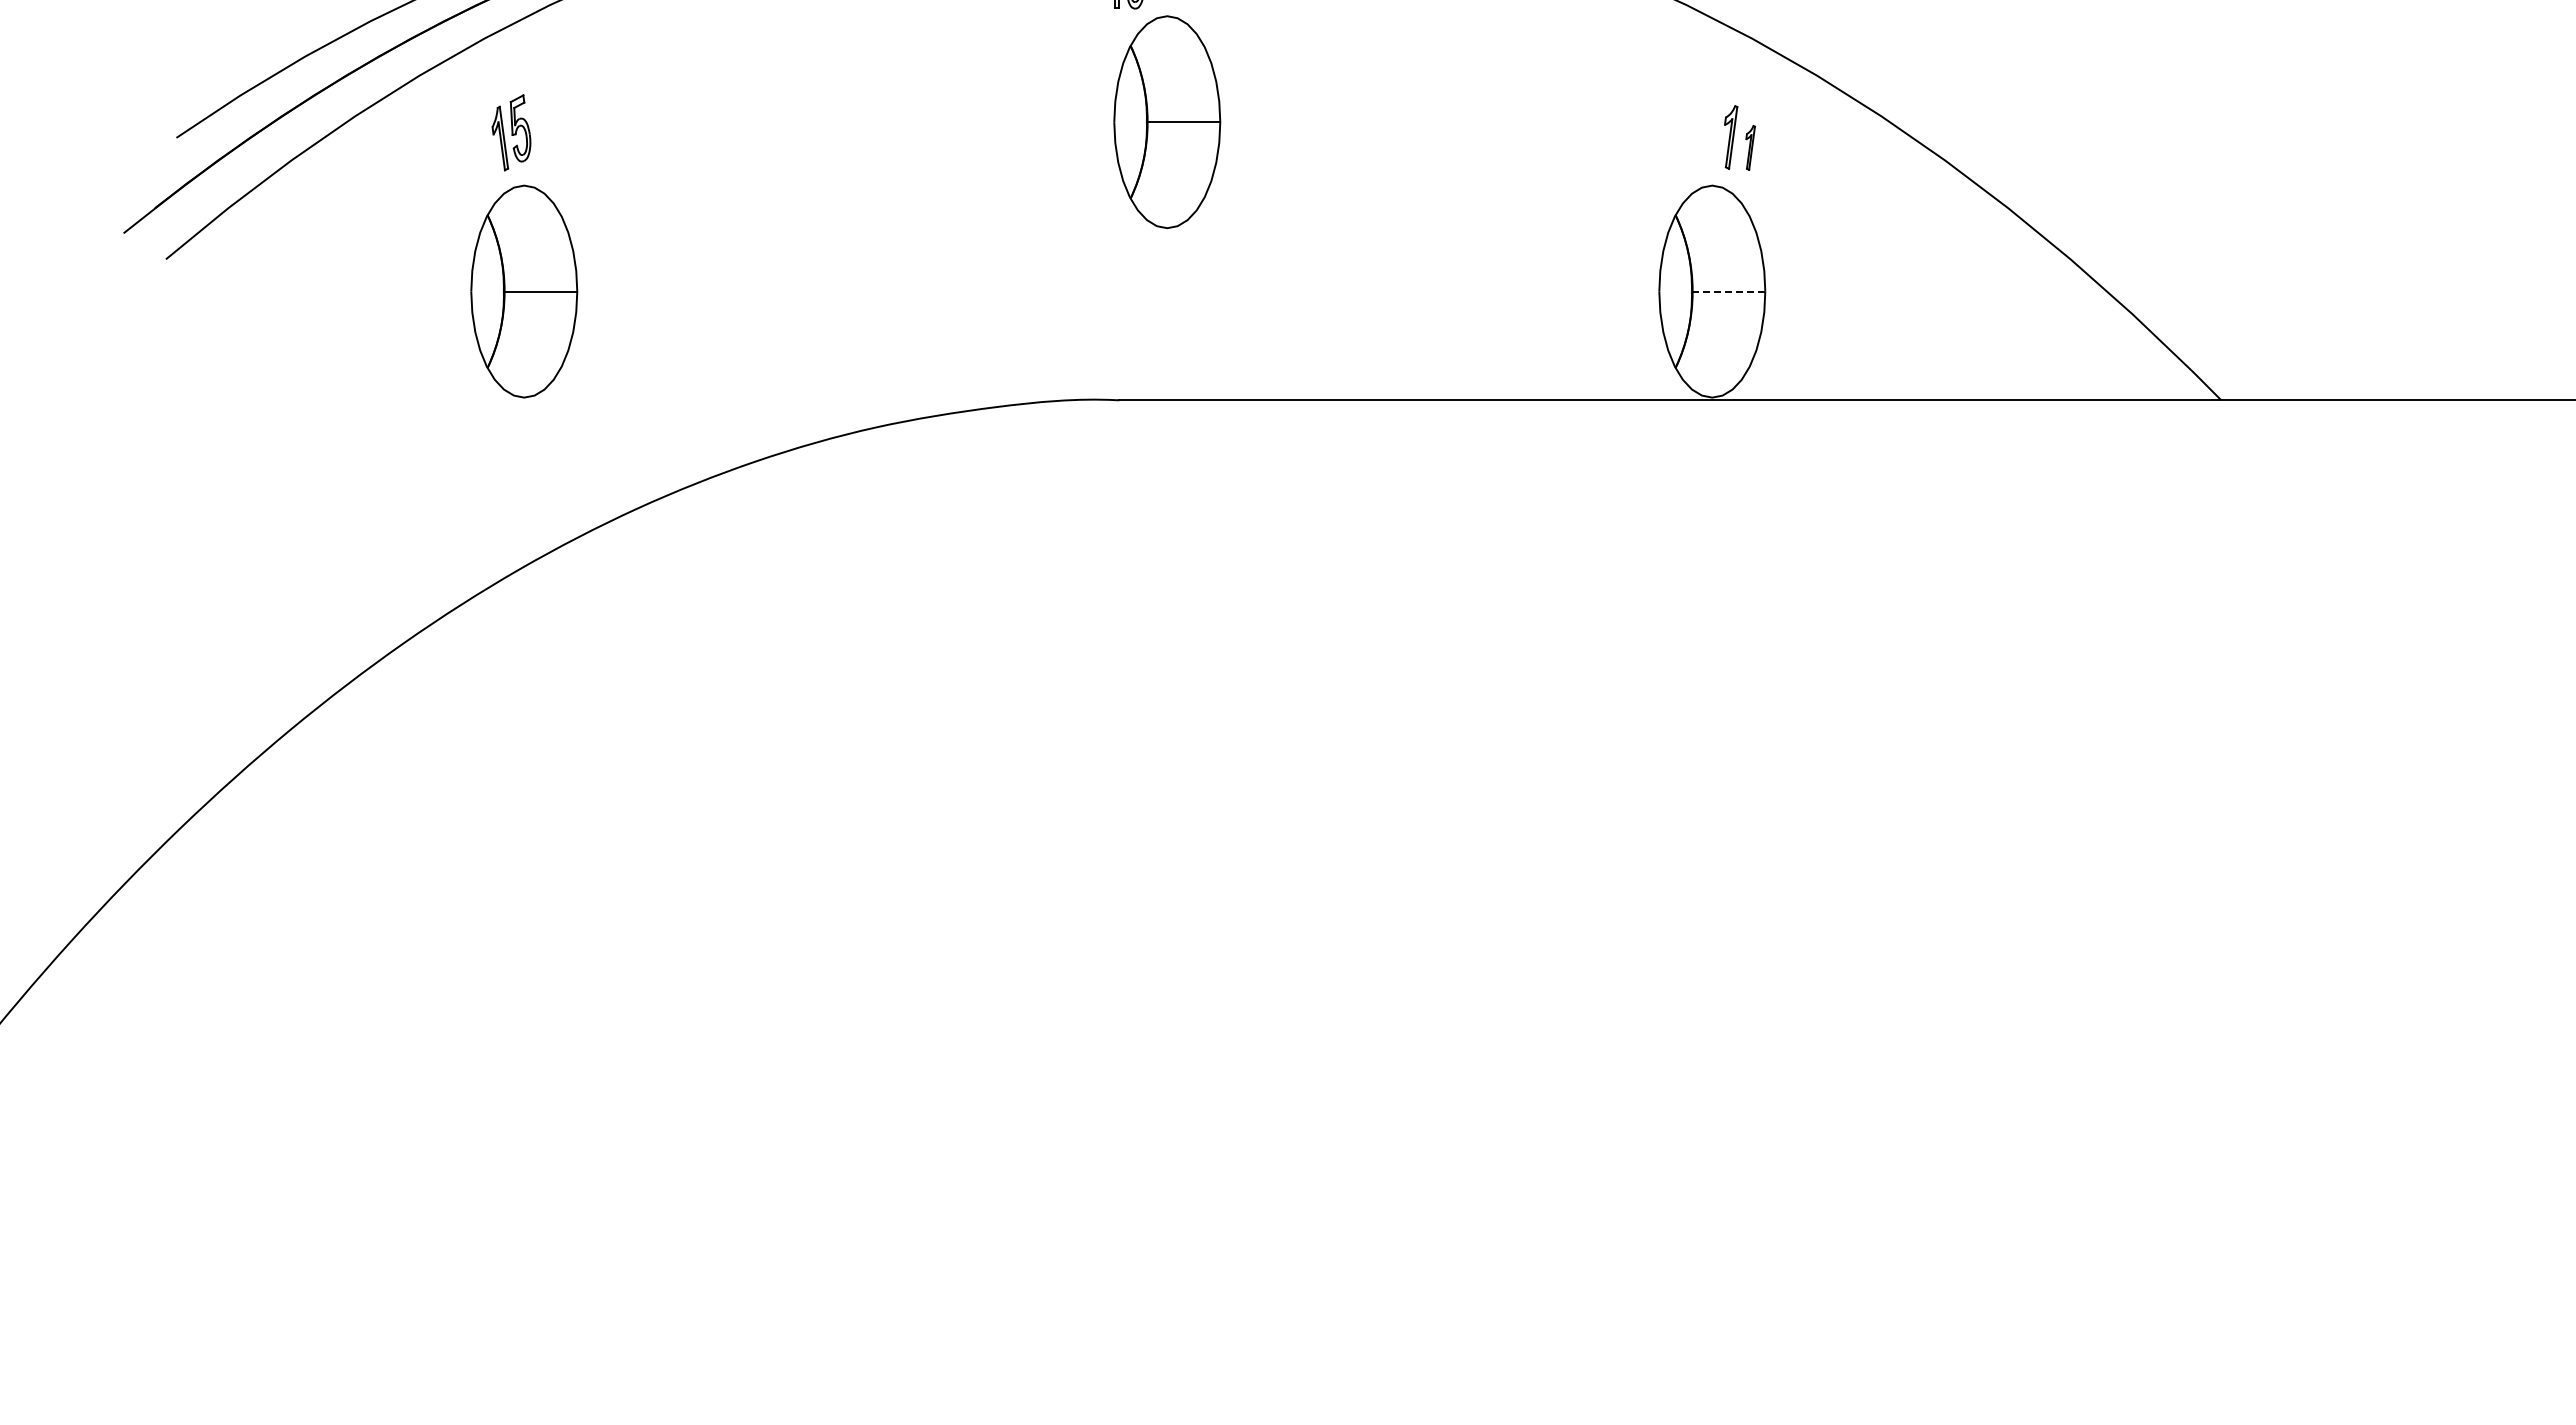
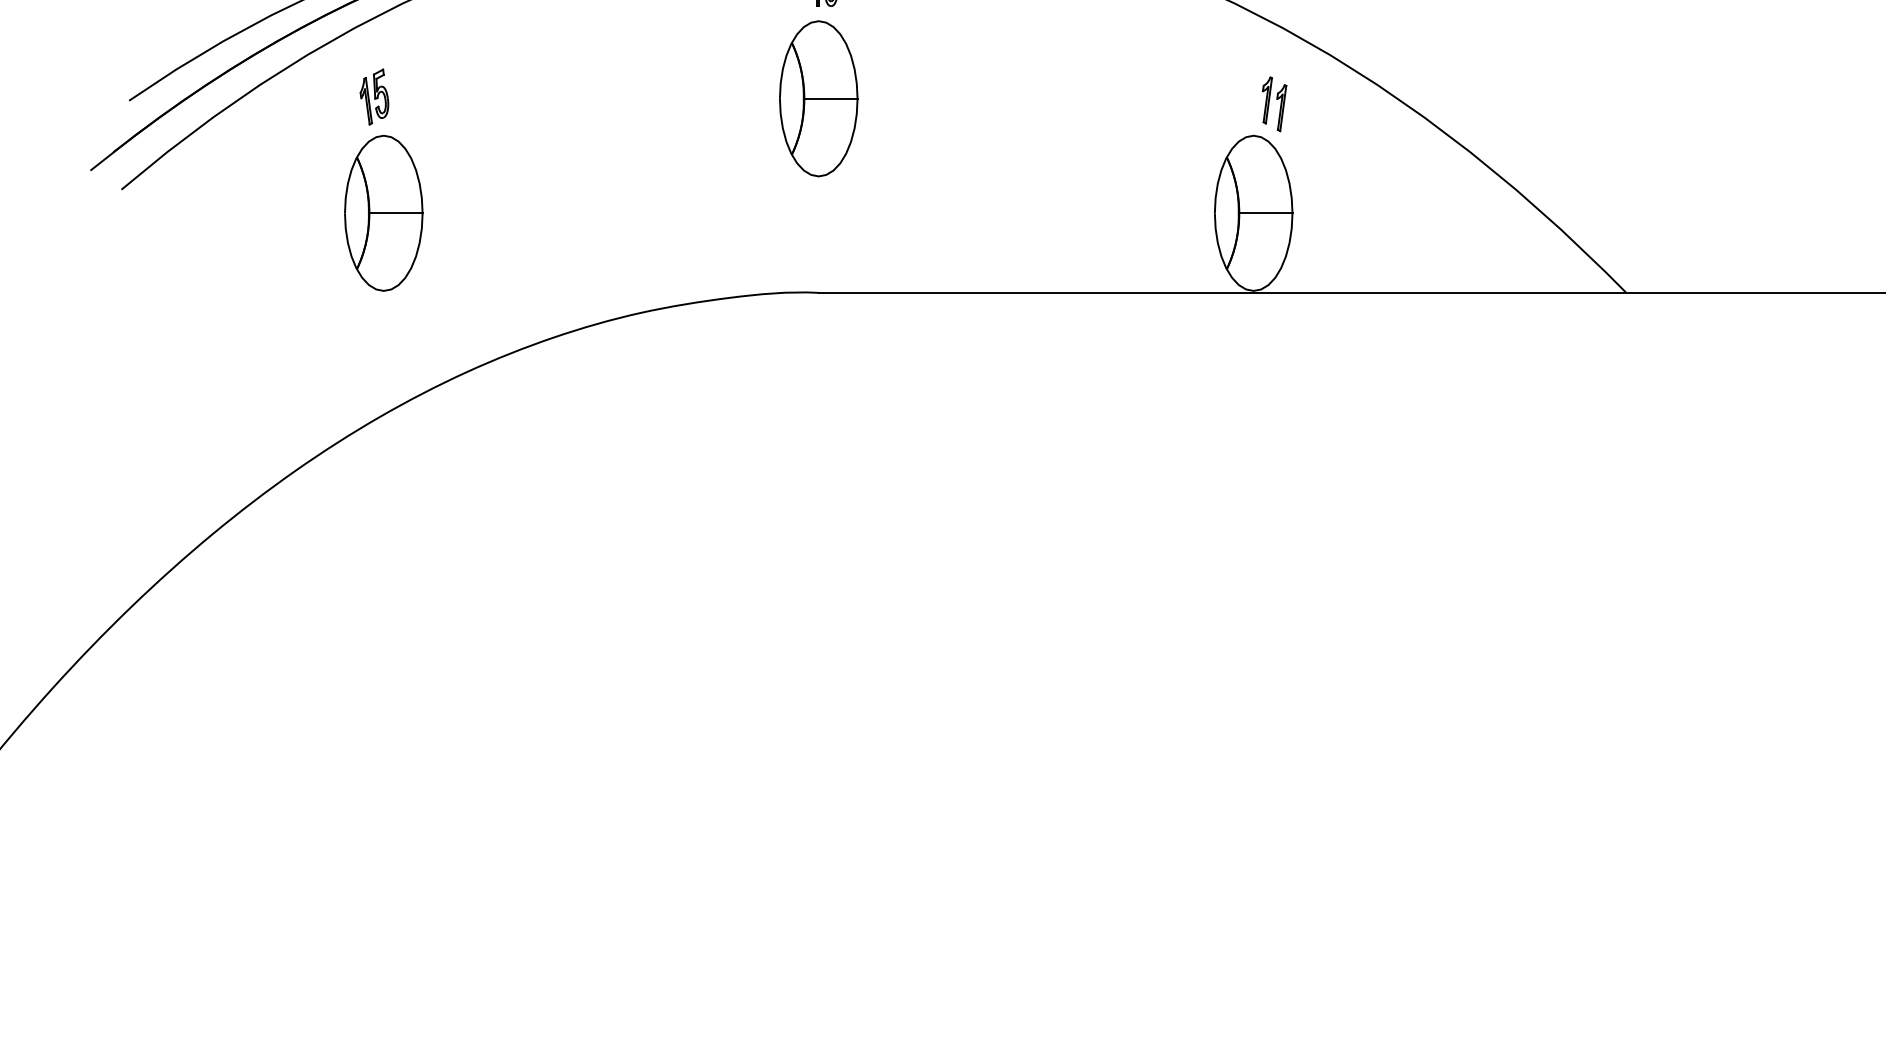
part: (1167, 122) -> (818, 99), moved
part: (1750, 147) -> (1281, 107), size x1.43
line: (1728, 291) -> (1265, 213), dashed -> solid

